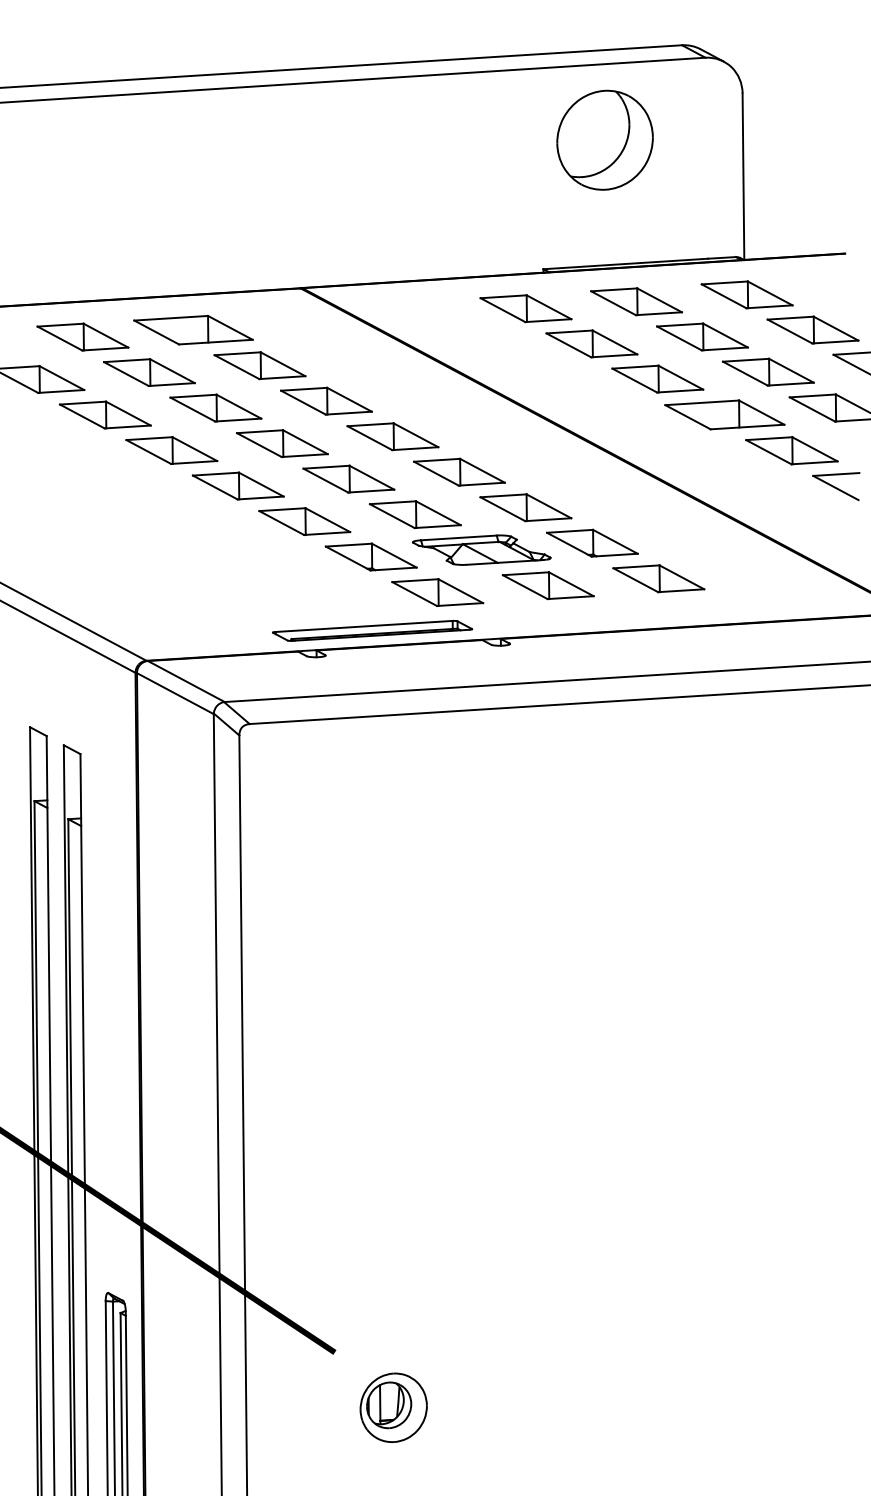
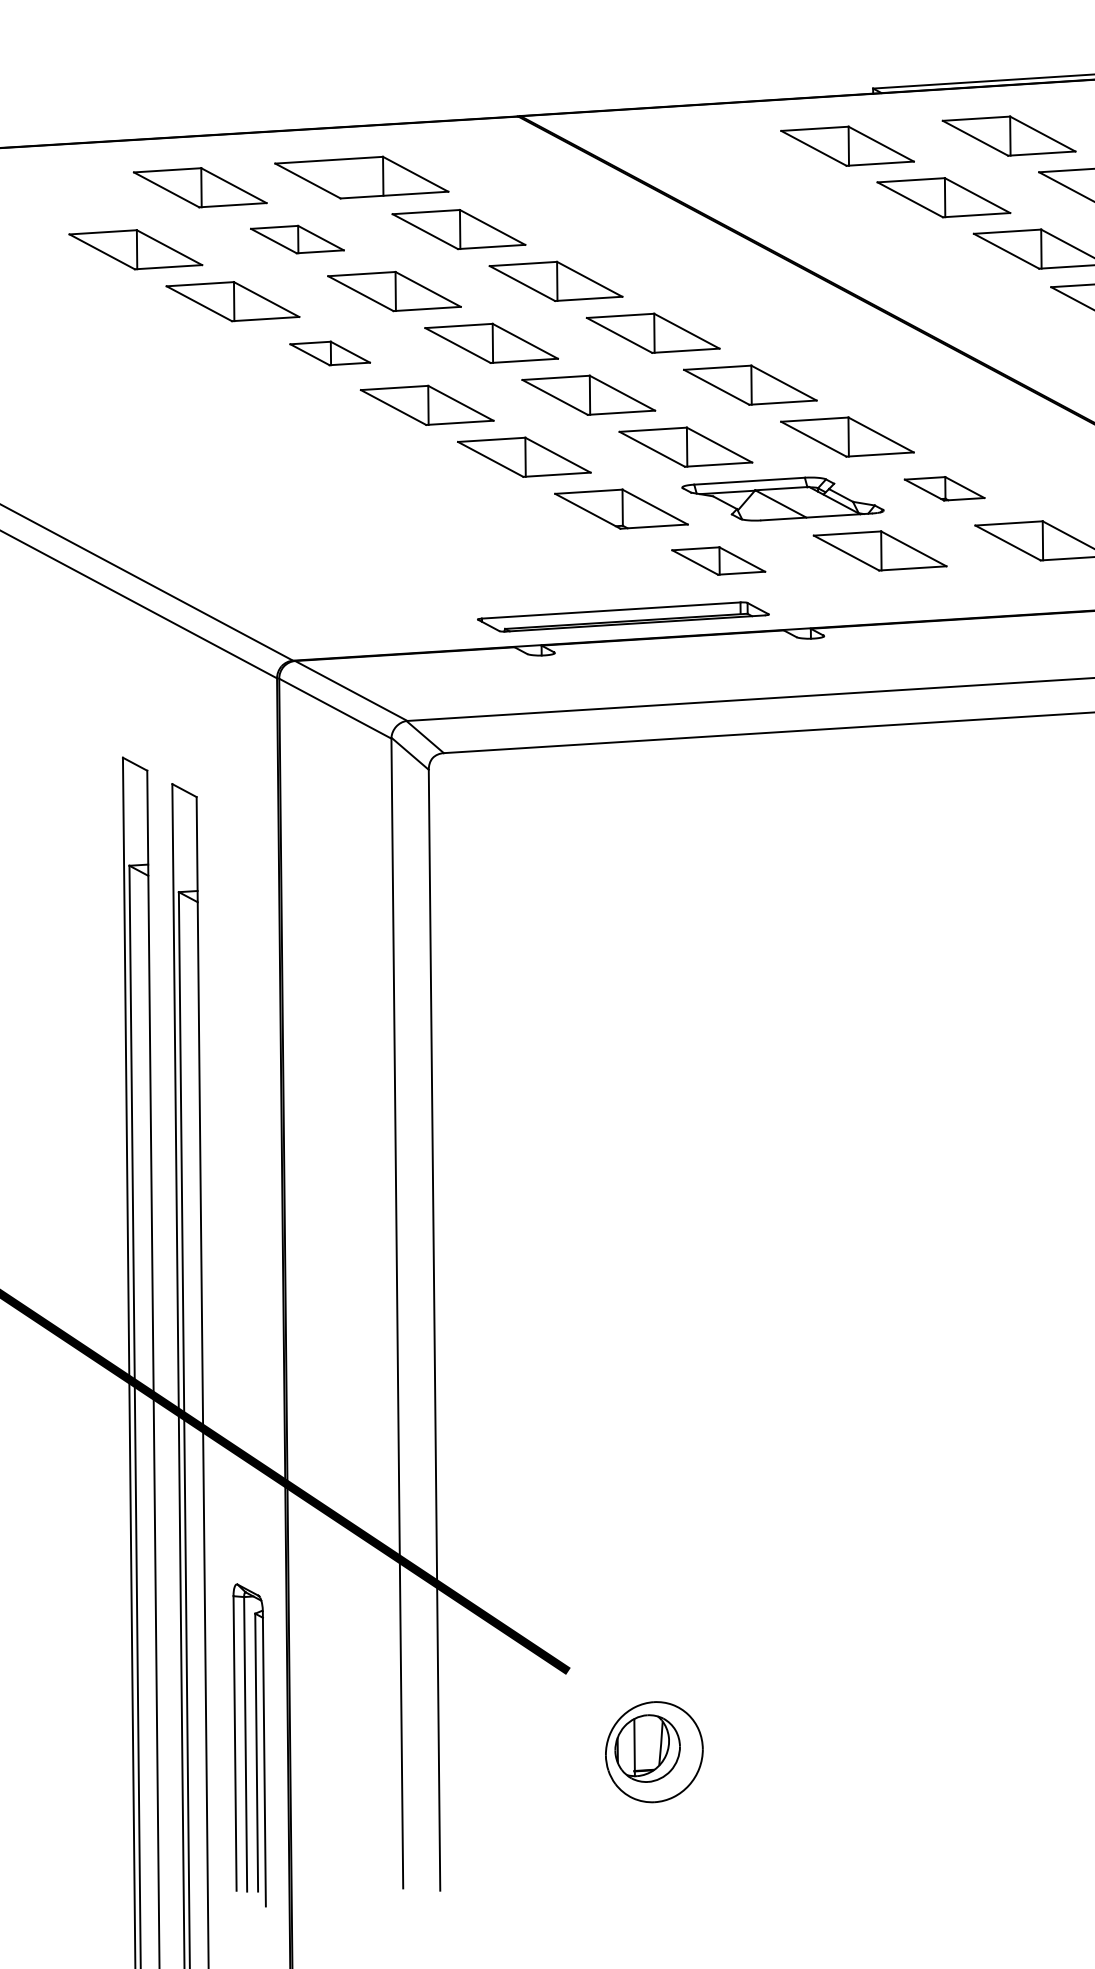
part: (149, 372) -> (297, 239), size x0.7
part: (171, 450) -> (329, 353), size x0.6
part: (592, 542) -> (944, 487), size x0.6
part: (437, 592) -> (718, 560), size x0.7

